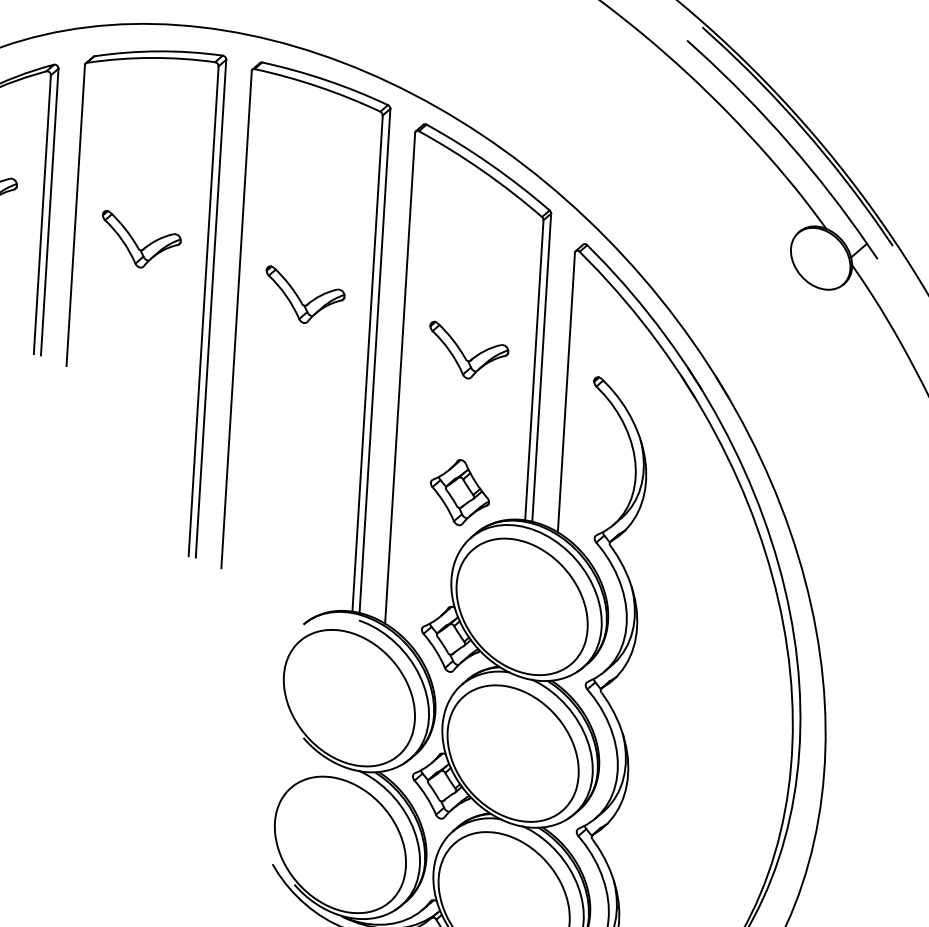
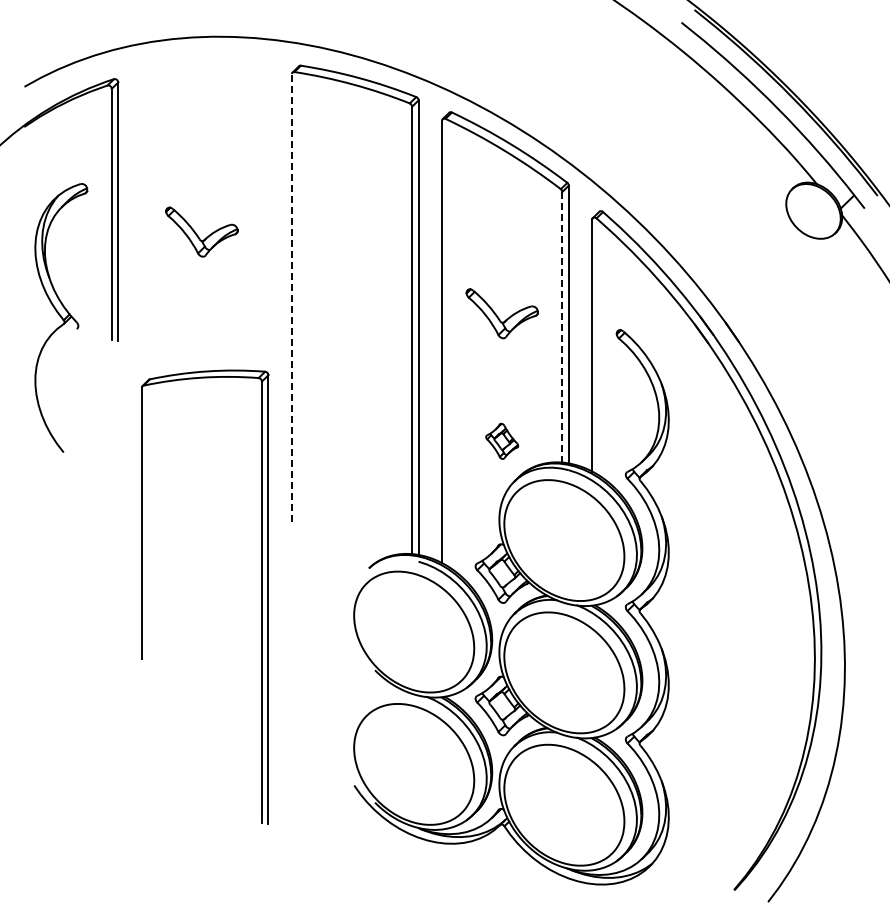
part: (304, 295) -> (351, 272), removed
part: (203, 304) -> (261, 596), moved
line: (237, 318) -> (292, 297), solid -> dashed
line: (534, 370) -> (562, 327), solid -> dashed
part: (459, 492) -> (501, 441), size x0.6

